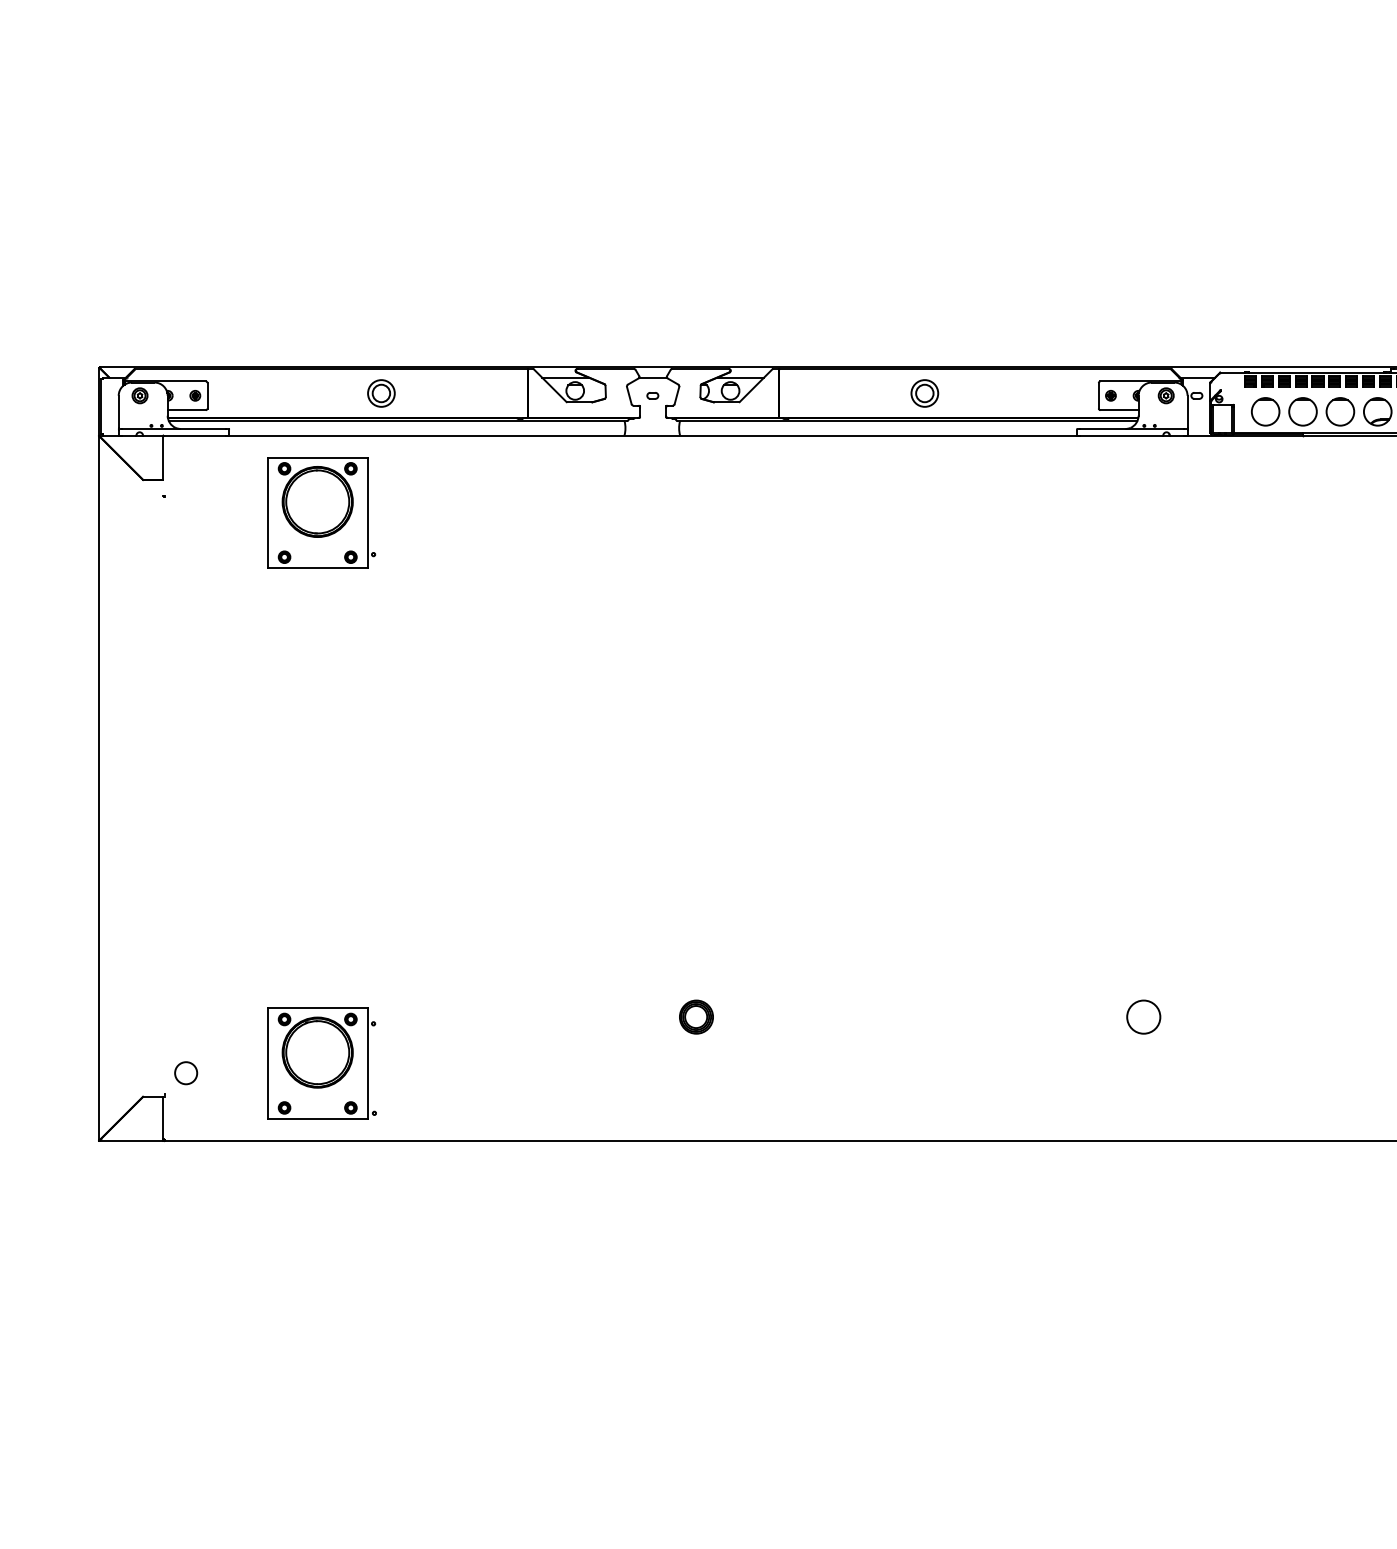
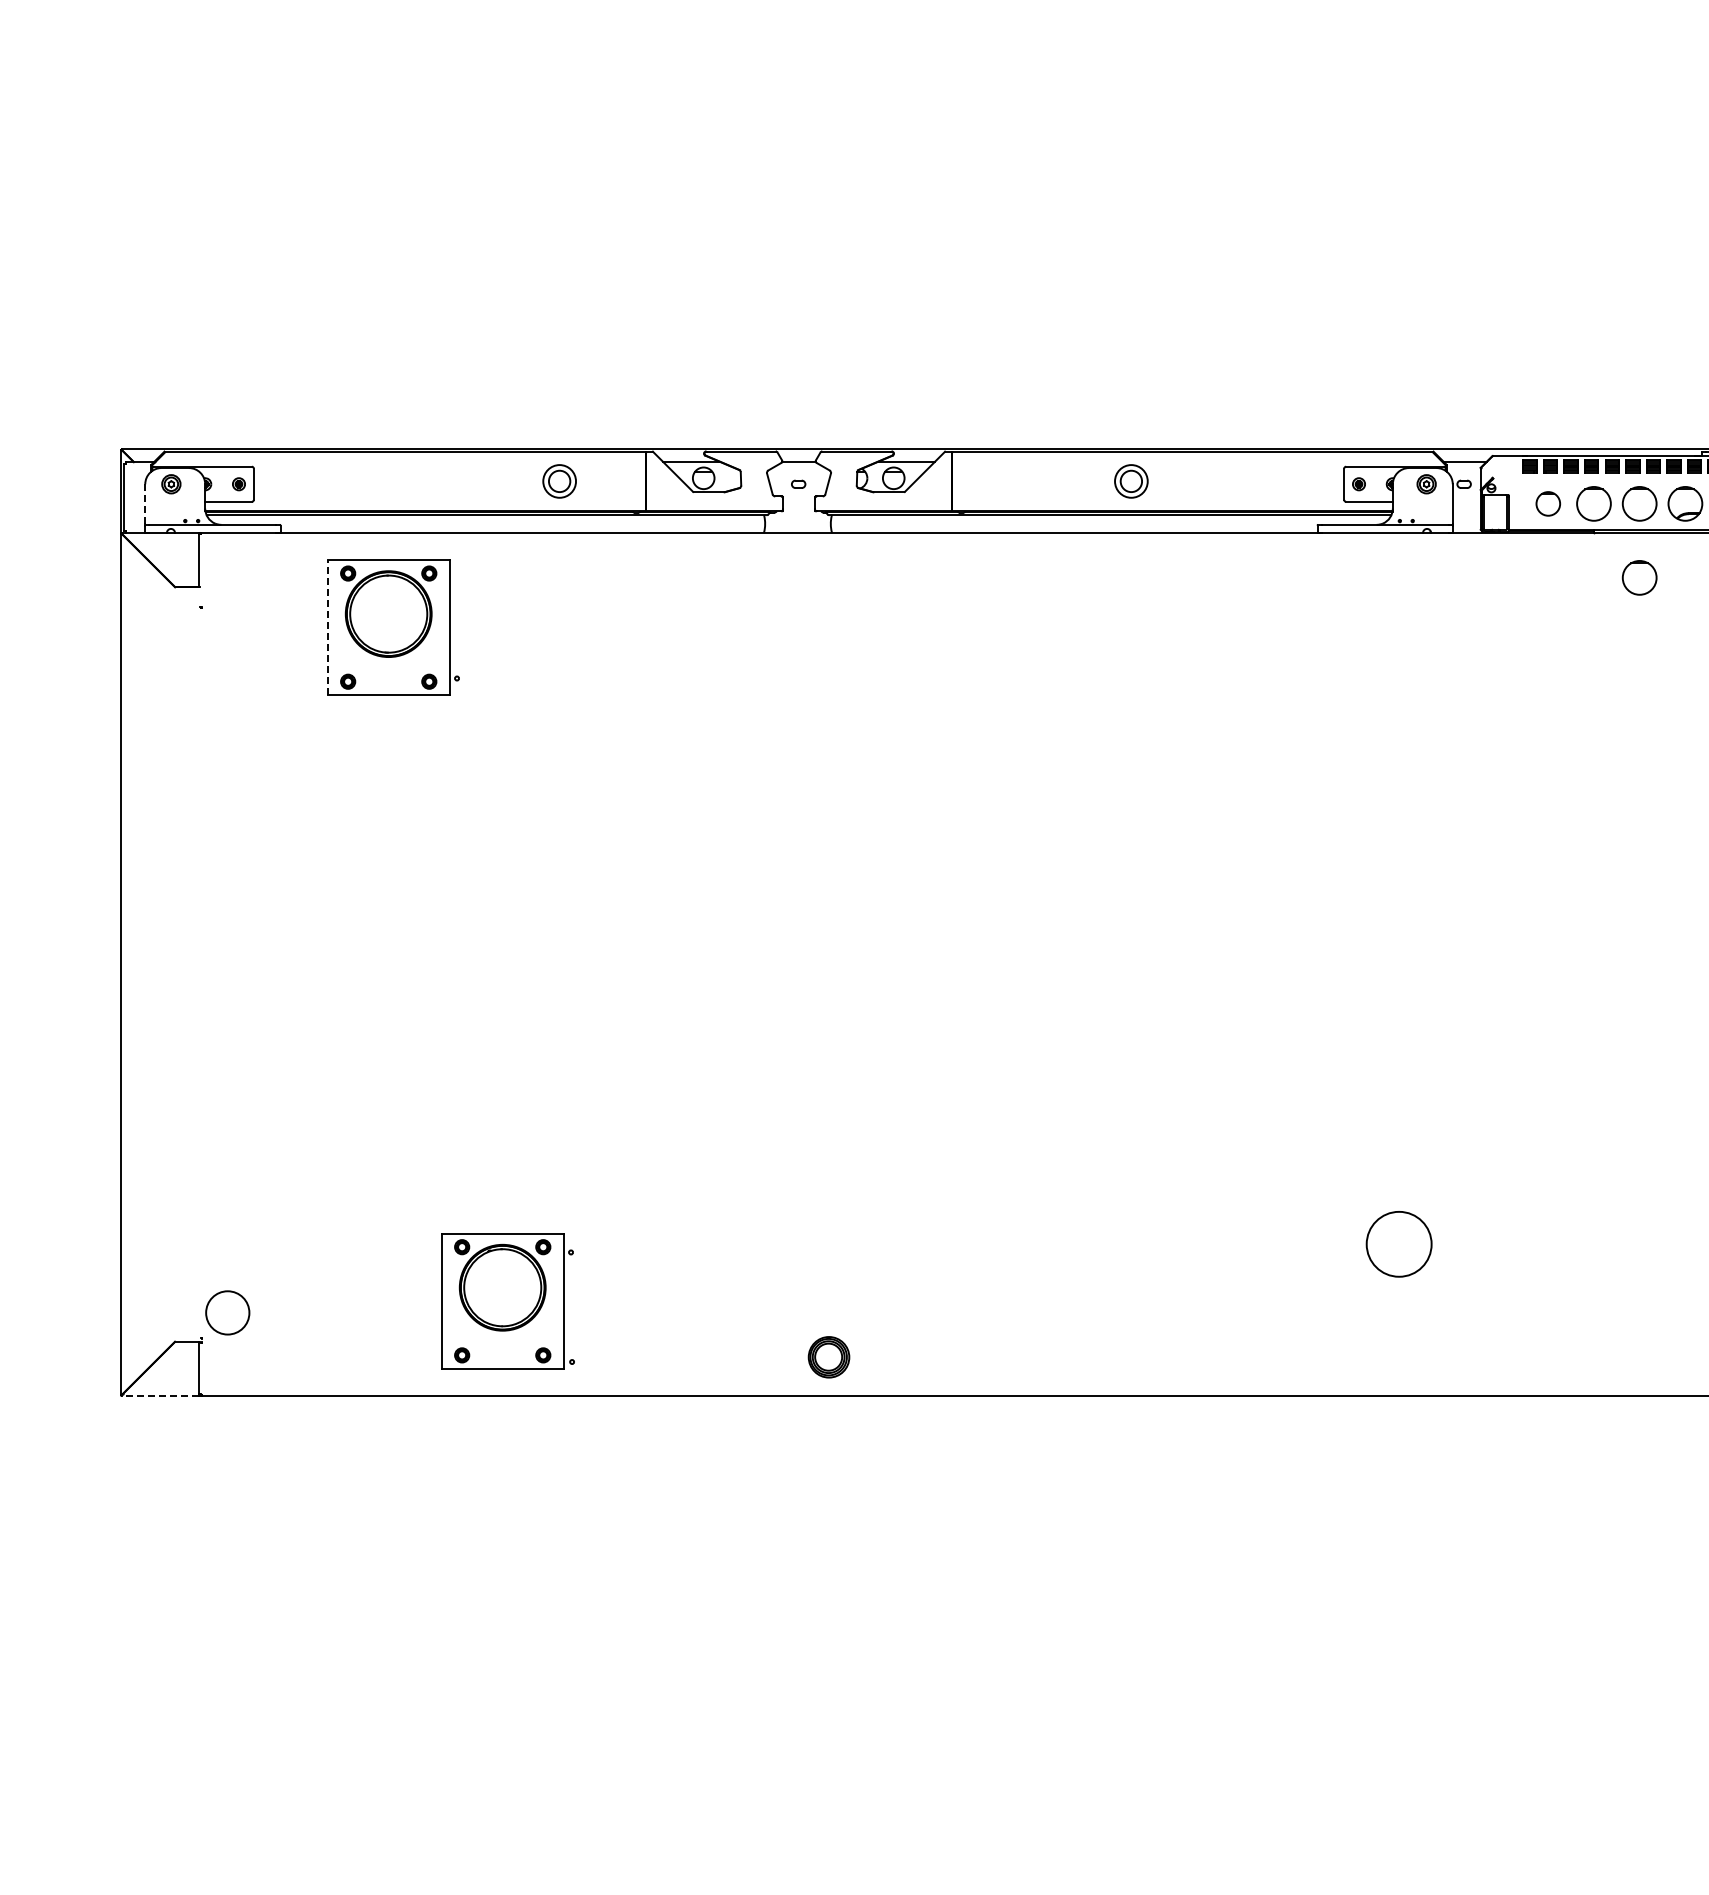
part: (381, 393) -> (559, 481), moved
part: (1265, 411) -> (1548, 503), size x0.7
line: (118, 412) -> (145, 504), solid -> dashed
part: (1340, 472) -> (1639, 577), added
line: (267, 512) -> (327, 627), solid -> dashed
part: (696, 1017) -> (828, 1357), moved
circle: (1143, 1017) -> (1398, 1244), size x1.6
part: (321, 1063) -> (507, 1301), moved
circle: (185, 1072) -> (227, 1312), size x1.6
line: (131, 1140) -> (160, 1395), solid -> dashed

